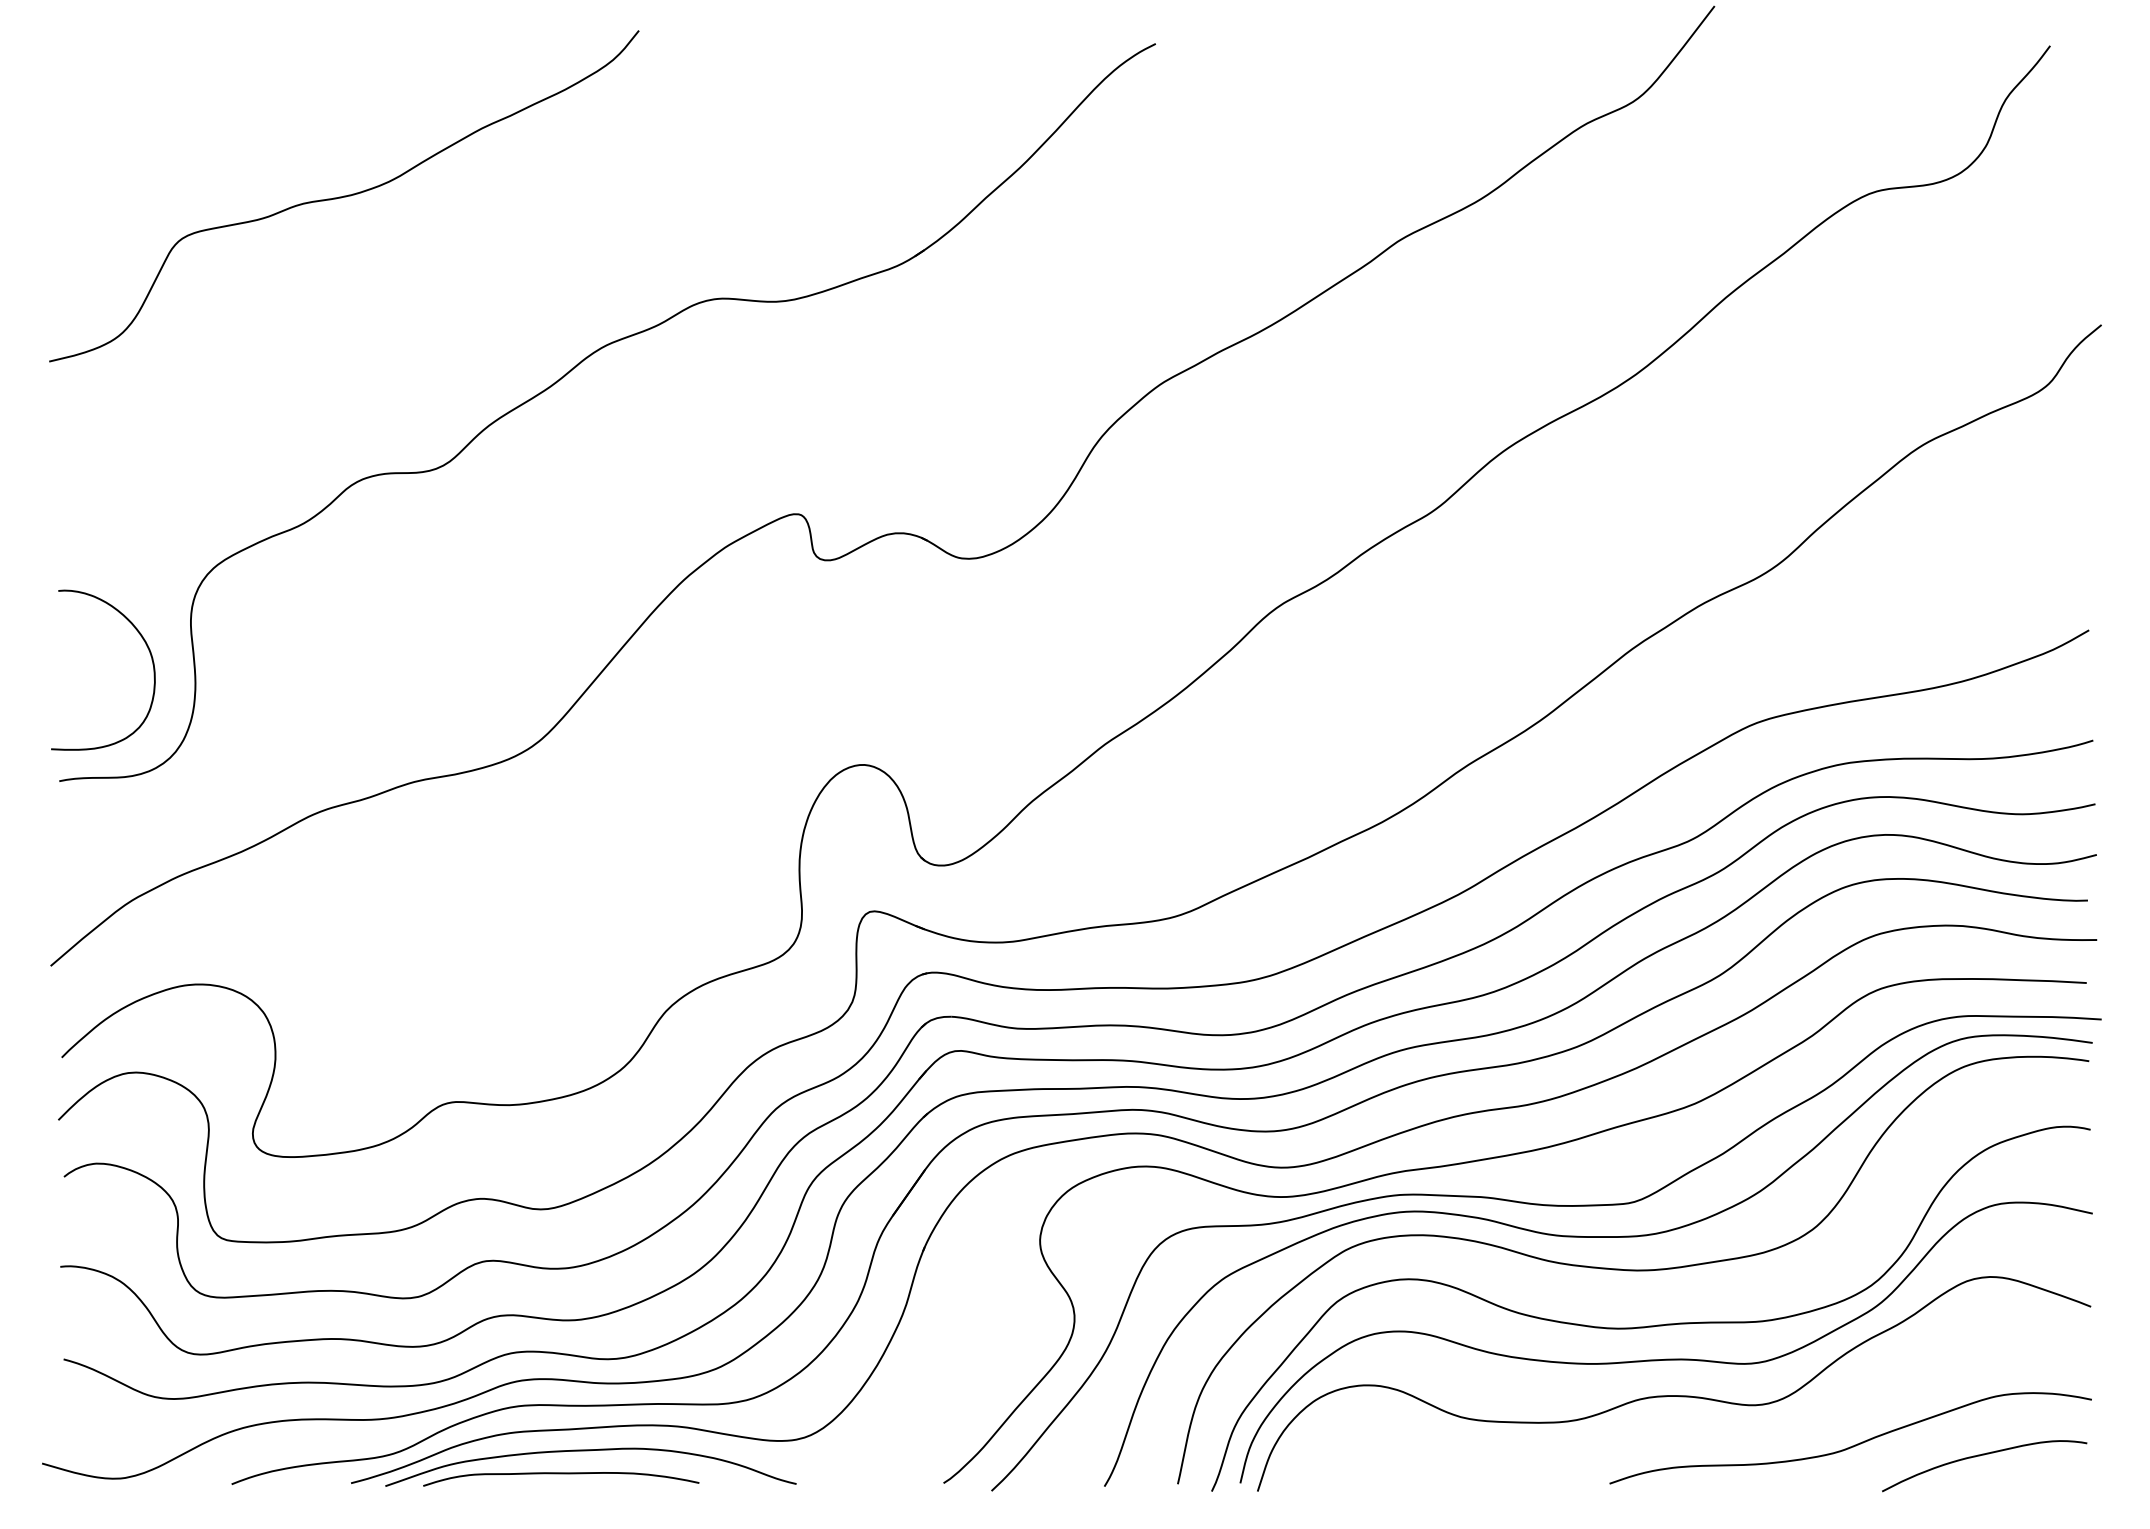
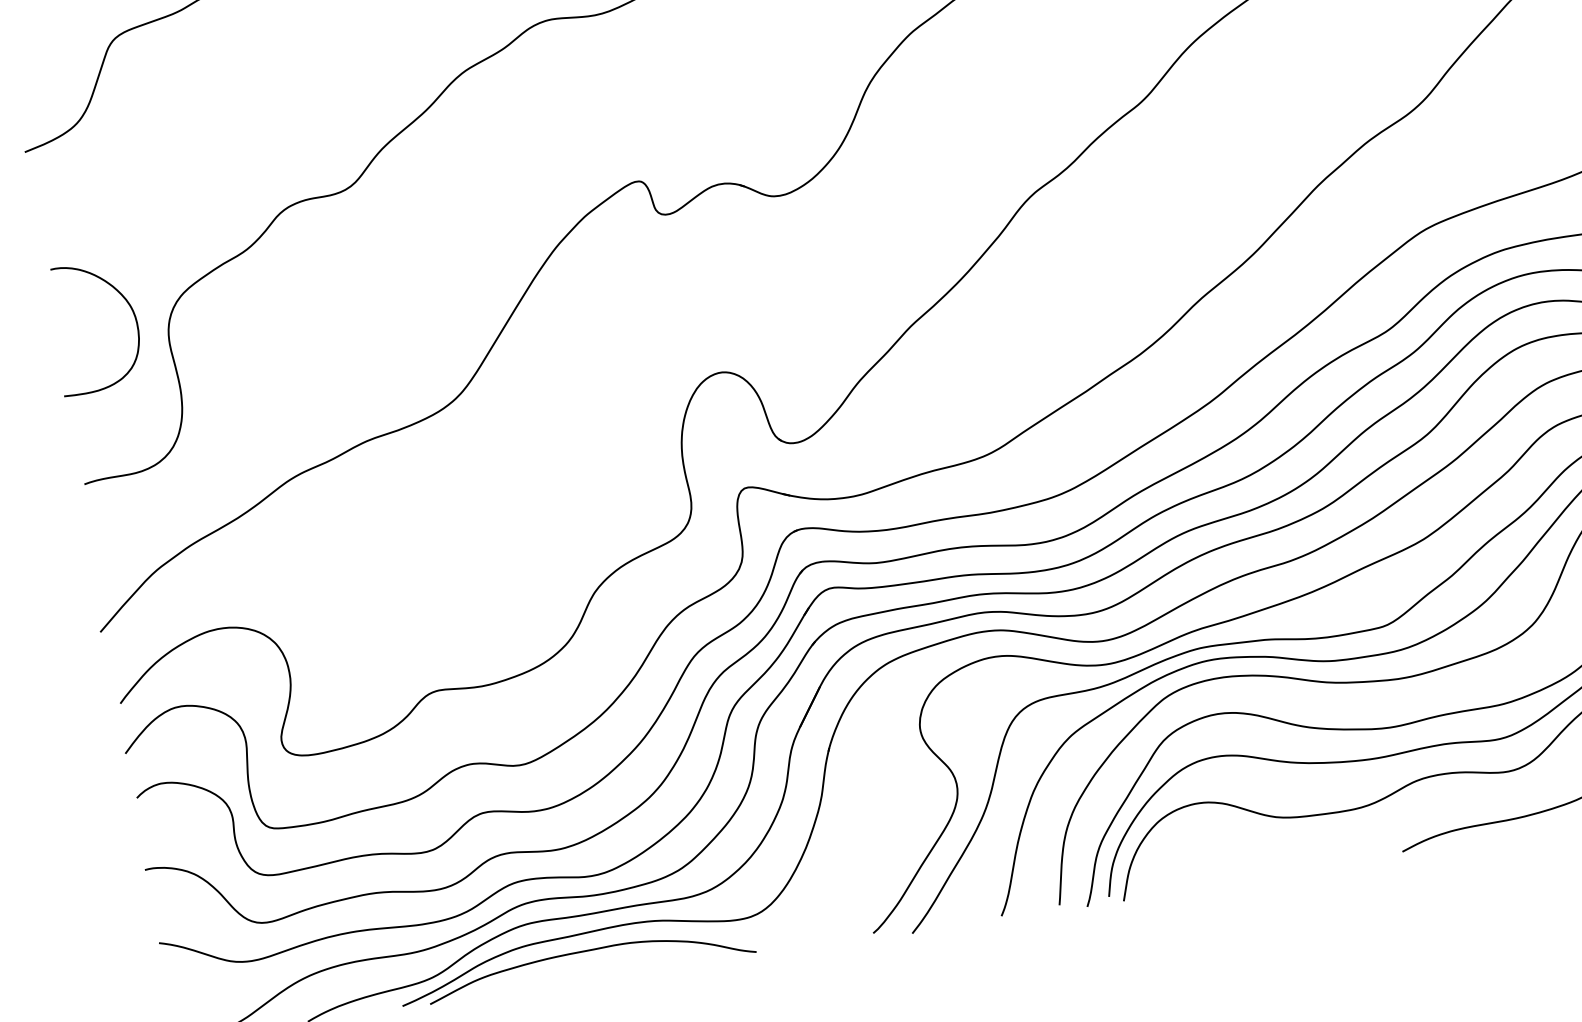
curve: (149, 653) -> (130, 308), moved
curve: (561, 1474) -> (568, 973), removed

